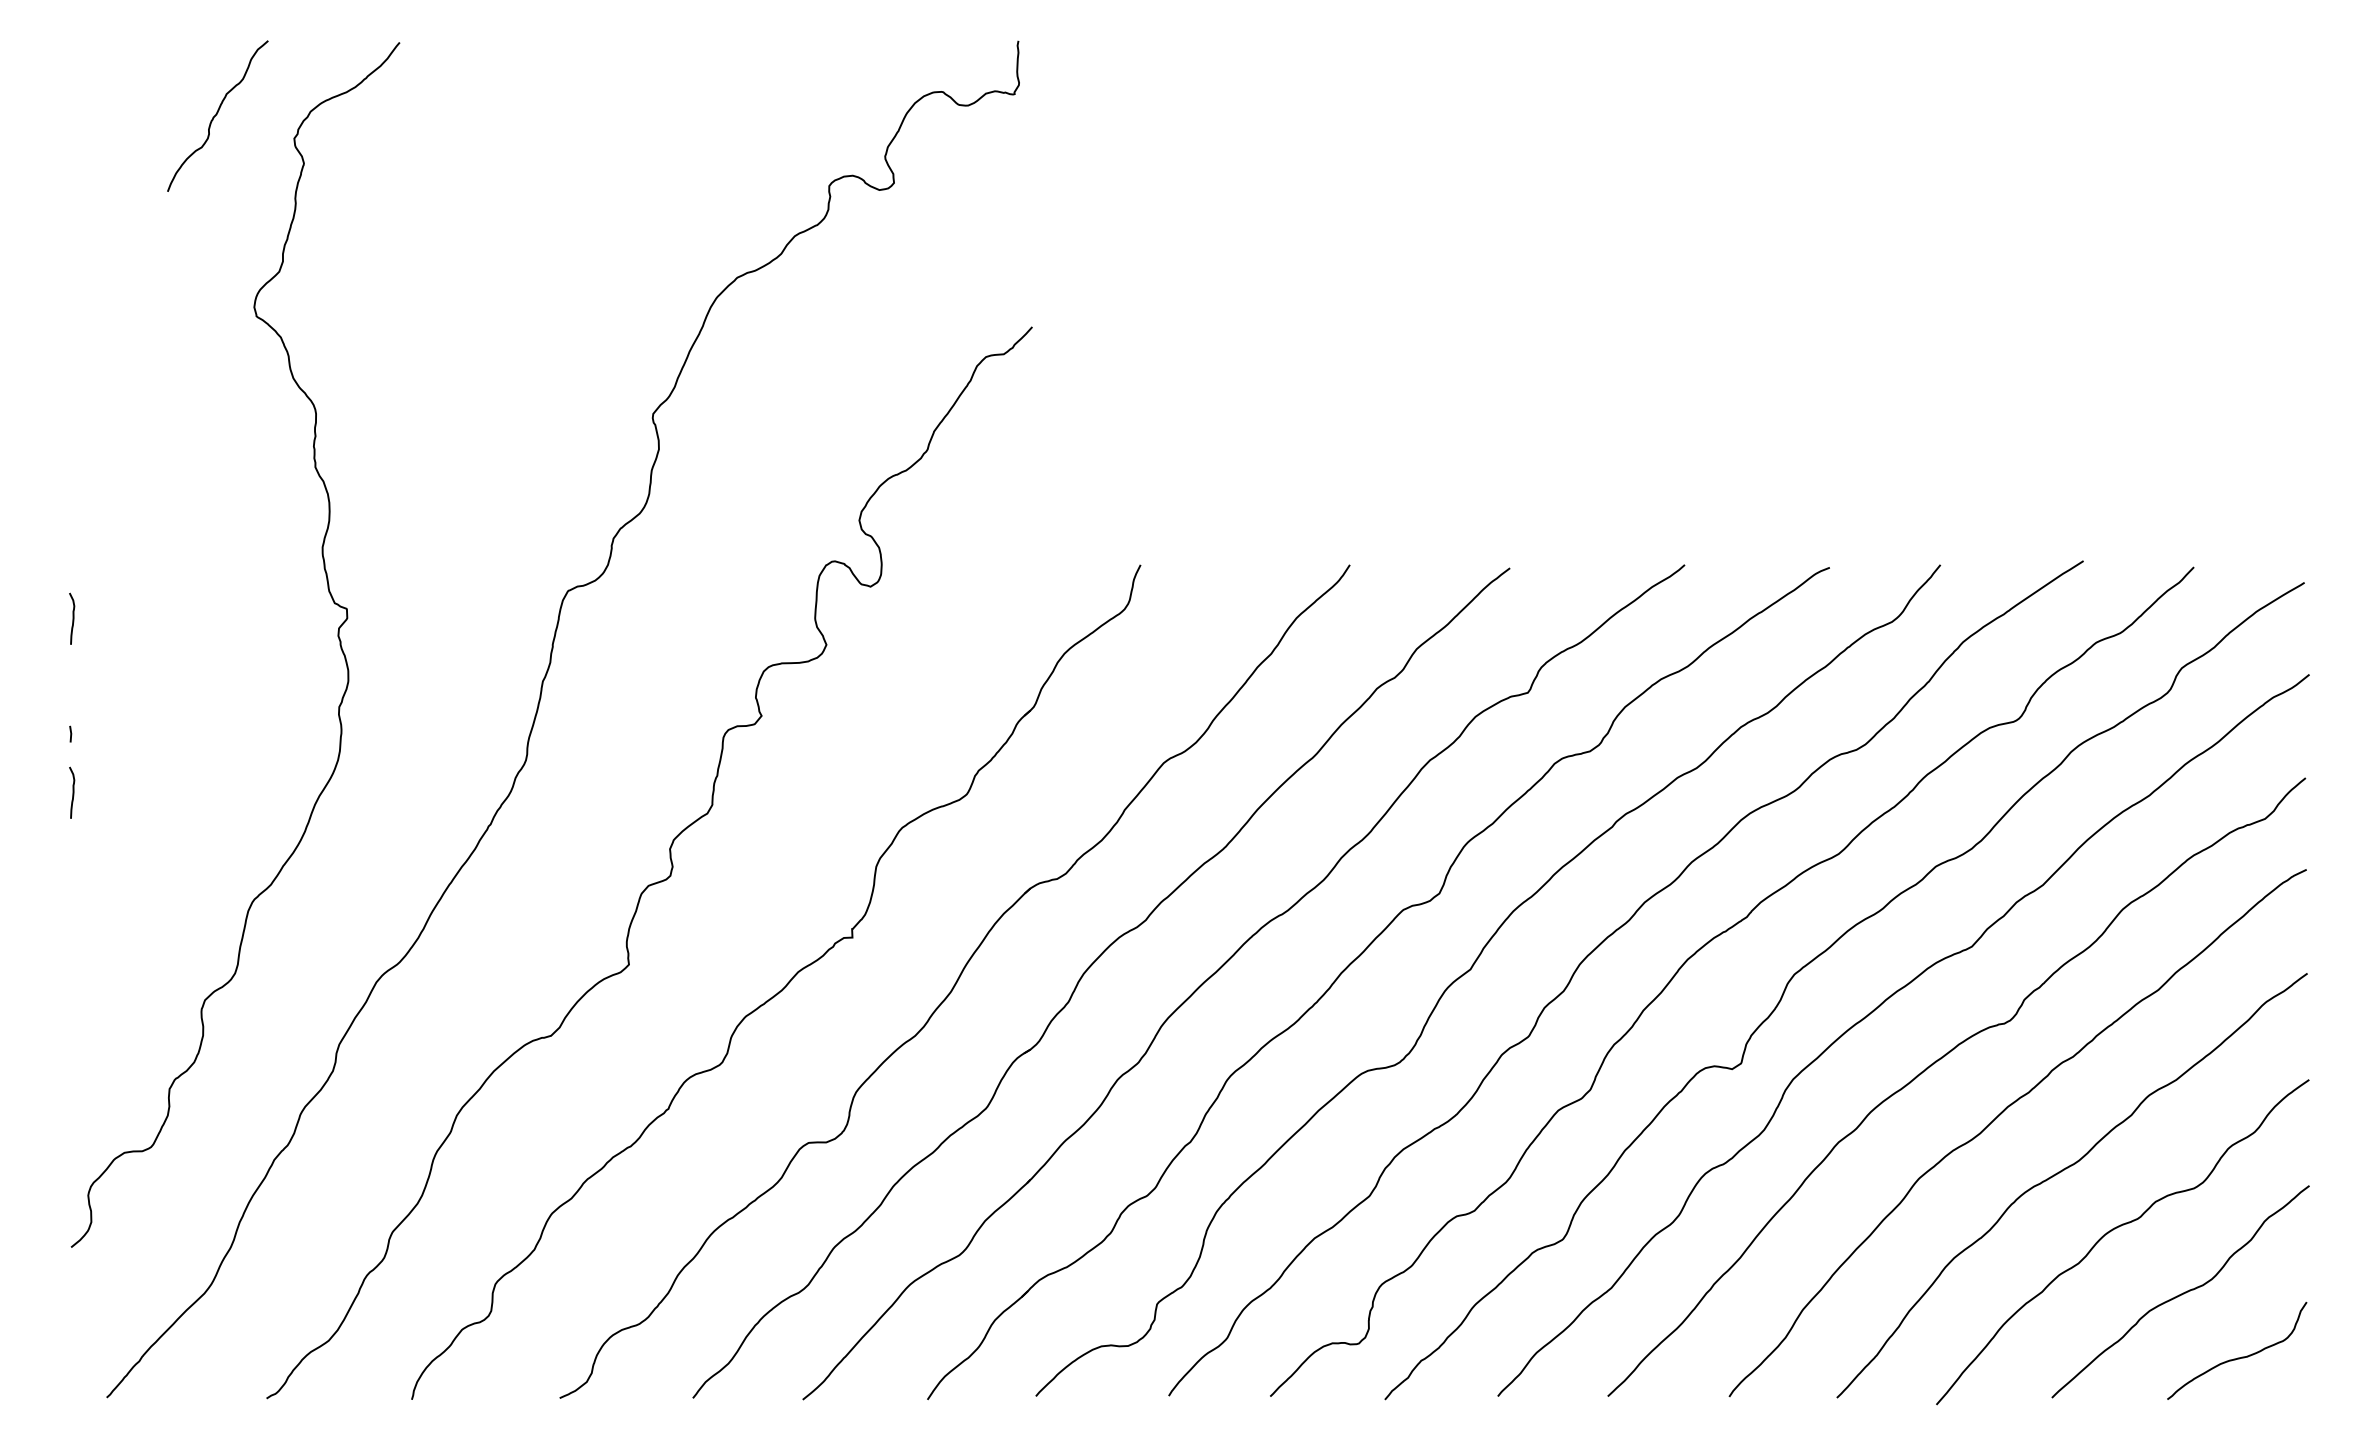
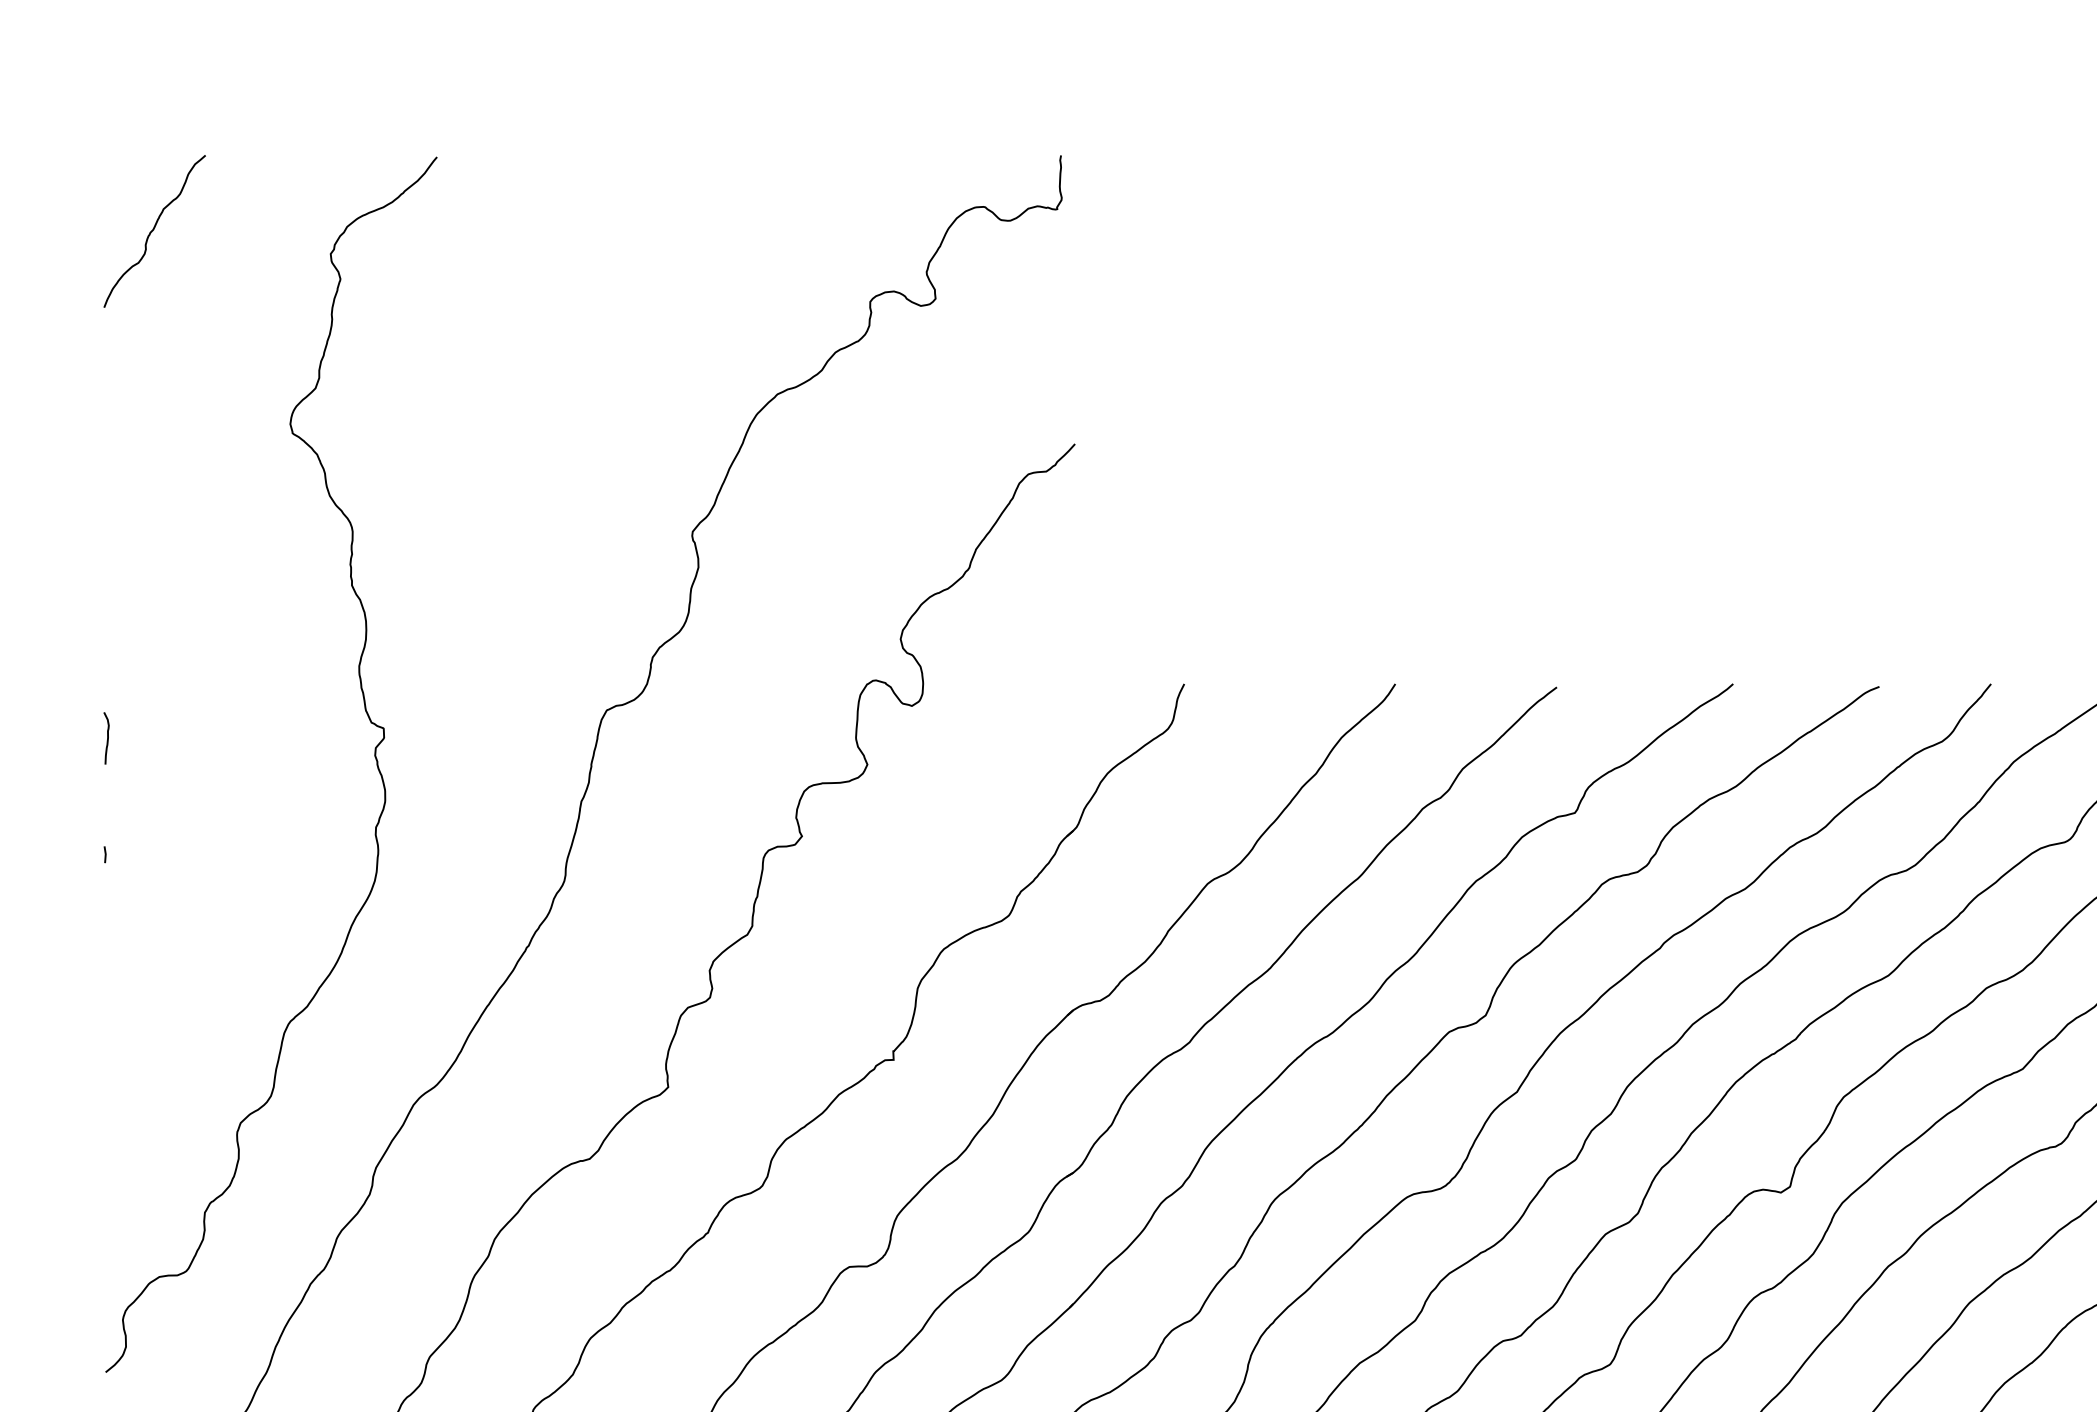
curve: (217, 114) -> (154, 229), moved
curve: (72, 792) -> (106, 913), removed

